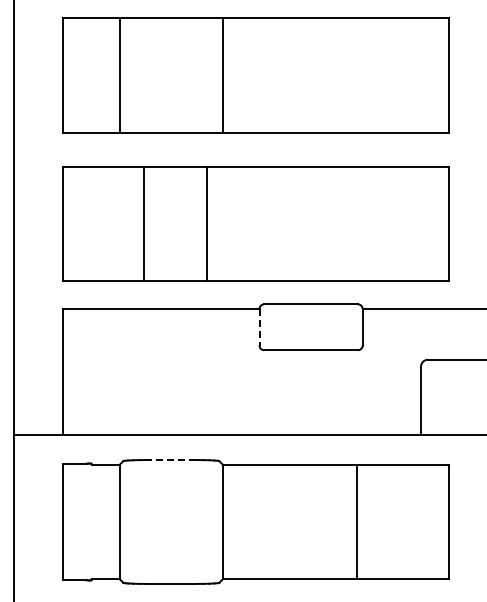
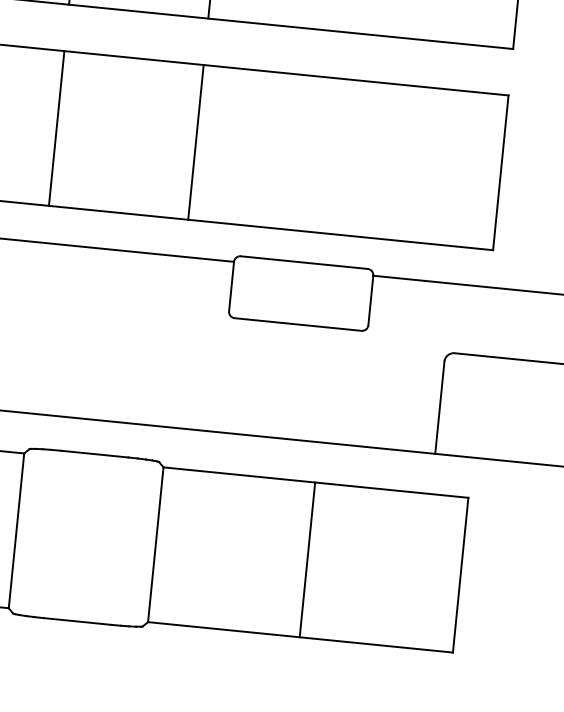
line: (143, 223) -> (56, 127), moved
line: (206, 223) -> (195, 141), moved
line: (259, 327) -> (231, 286), dashed -> solid
line: (170, 460) -> (93, 454), dashed -> solid
line: (357, 521) -> (308, 559), moved

